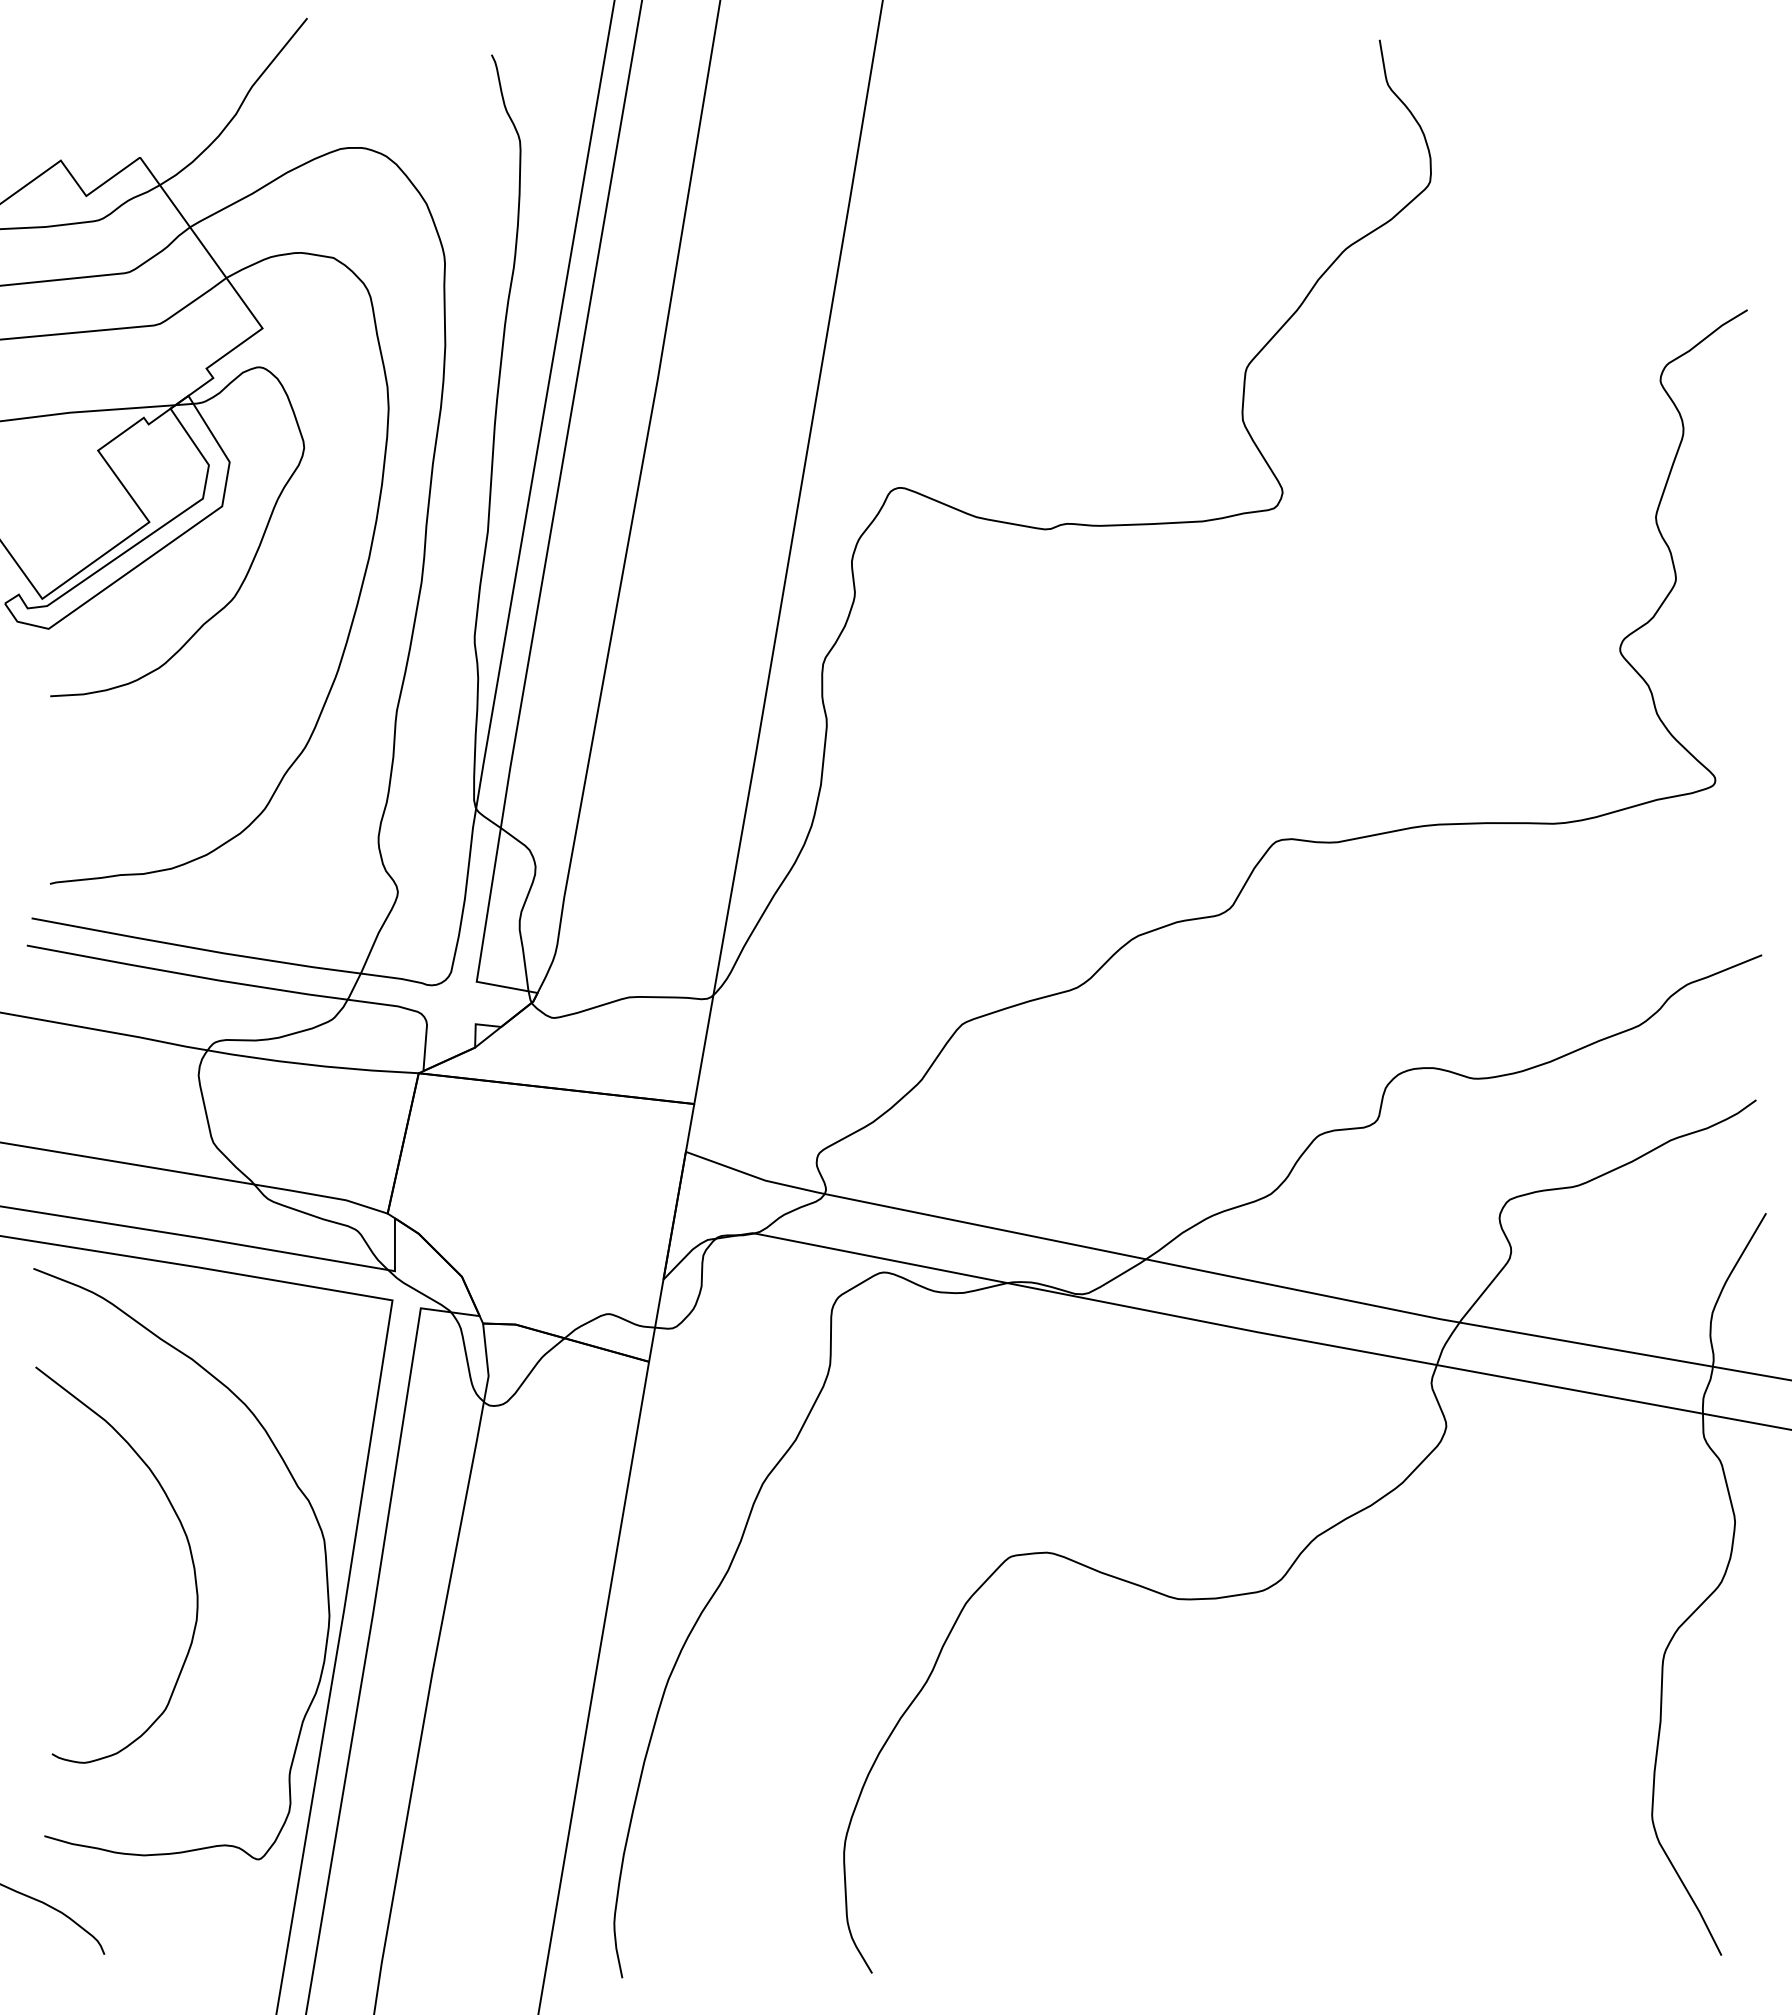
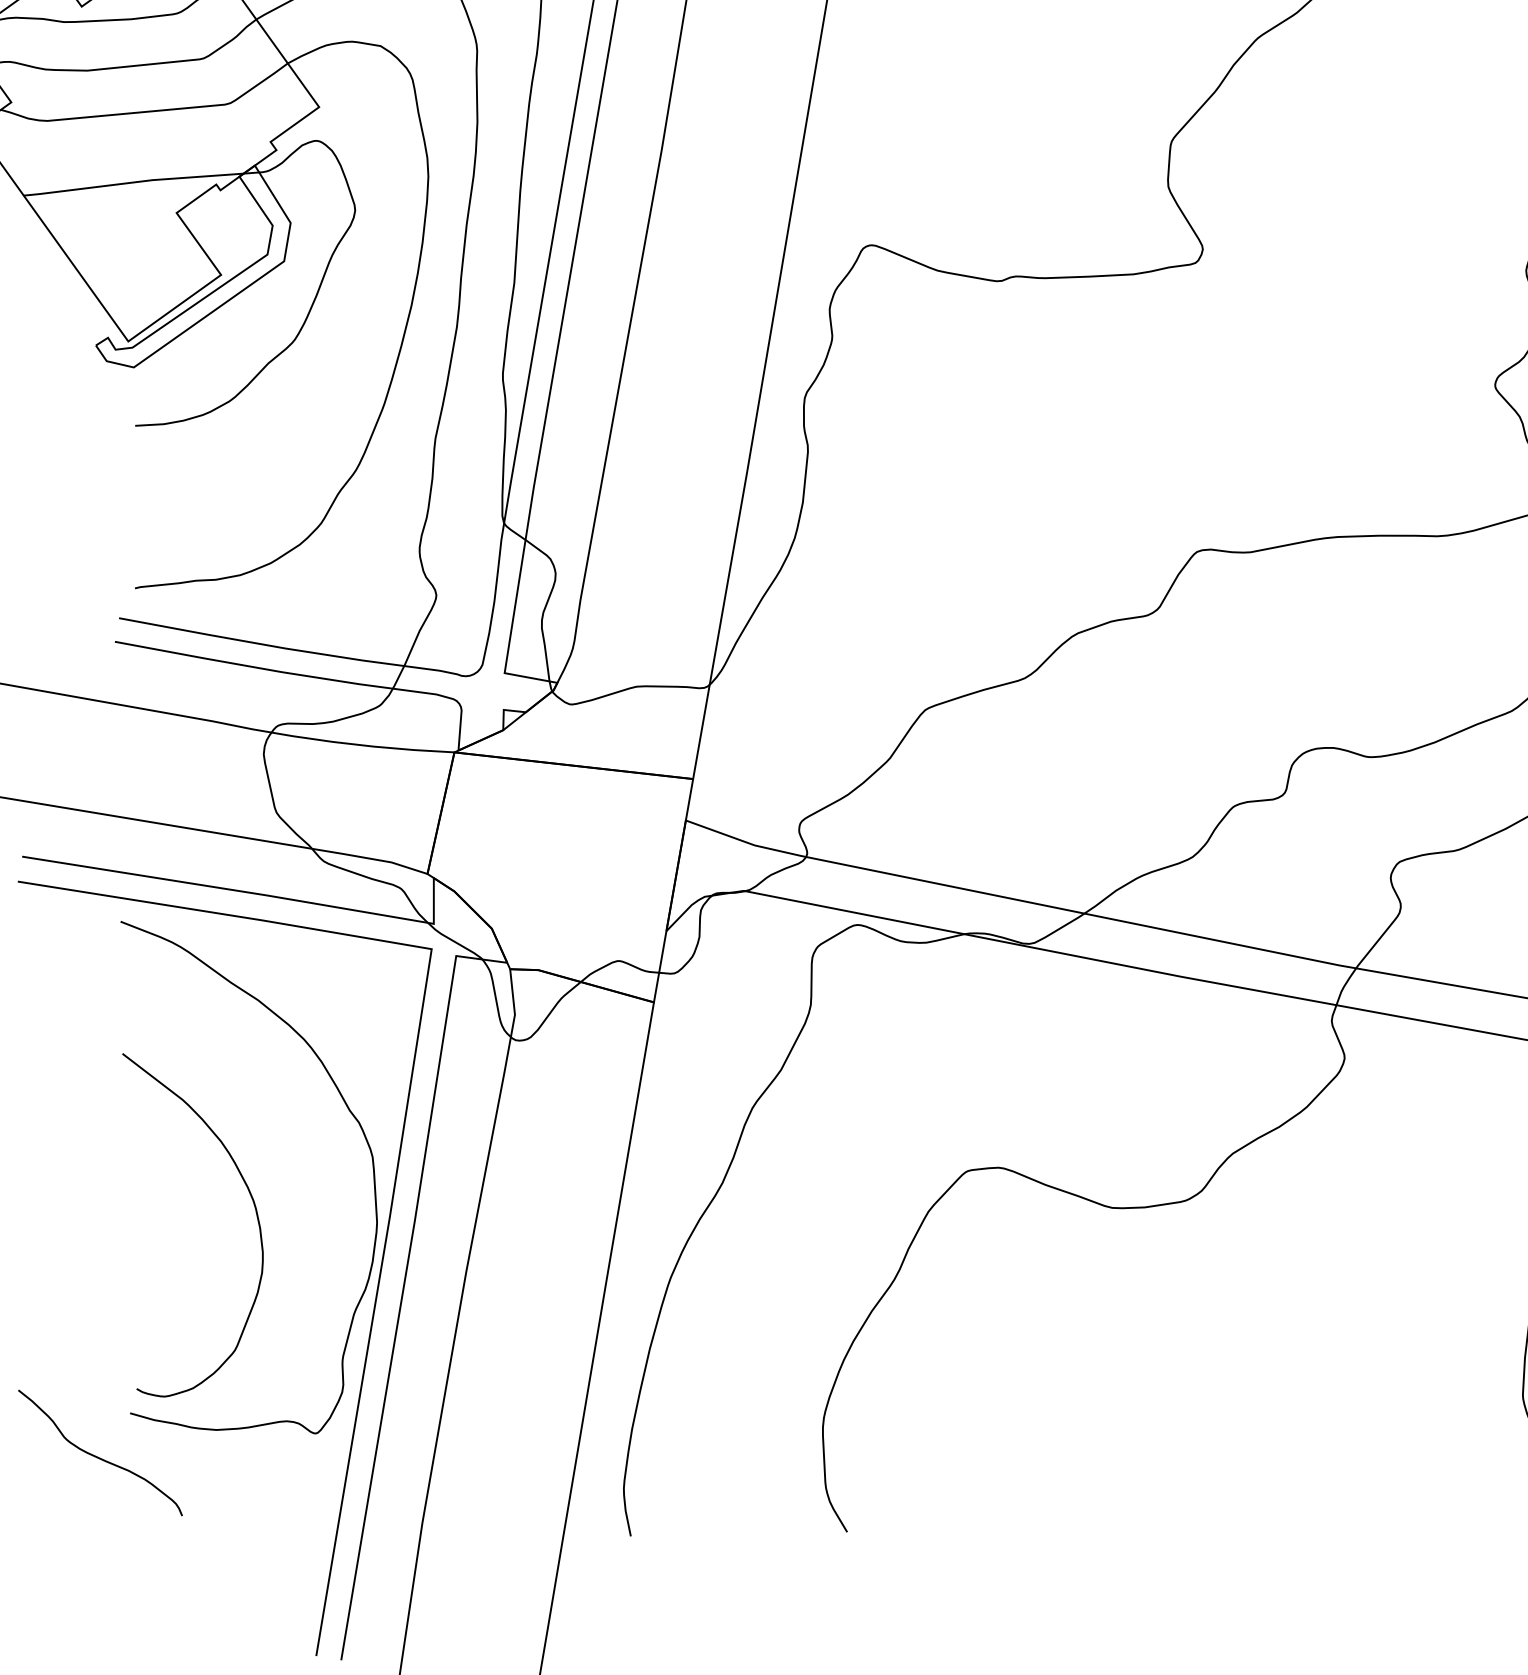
curve: (187, 1543) -> (254, 1206), moved

